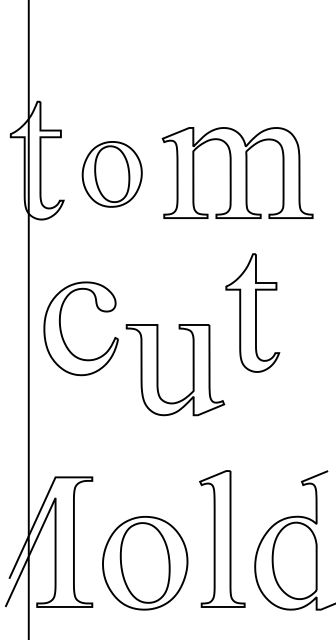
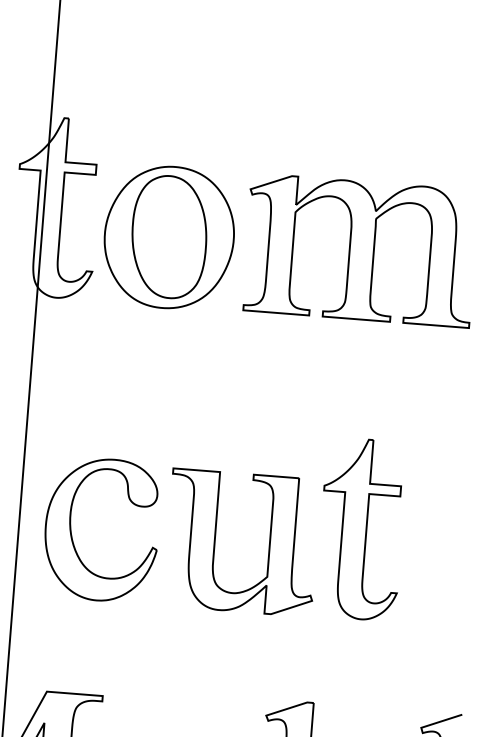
part: (112, 174) -> (169, 237), size x1.43
part: (252, 312) -> (361, 528), moved
part: (62, 333) -> (72, 534), moved

